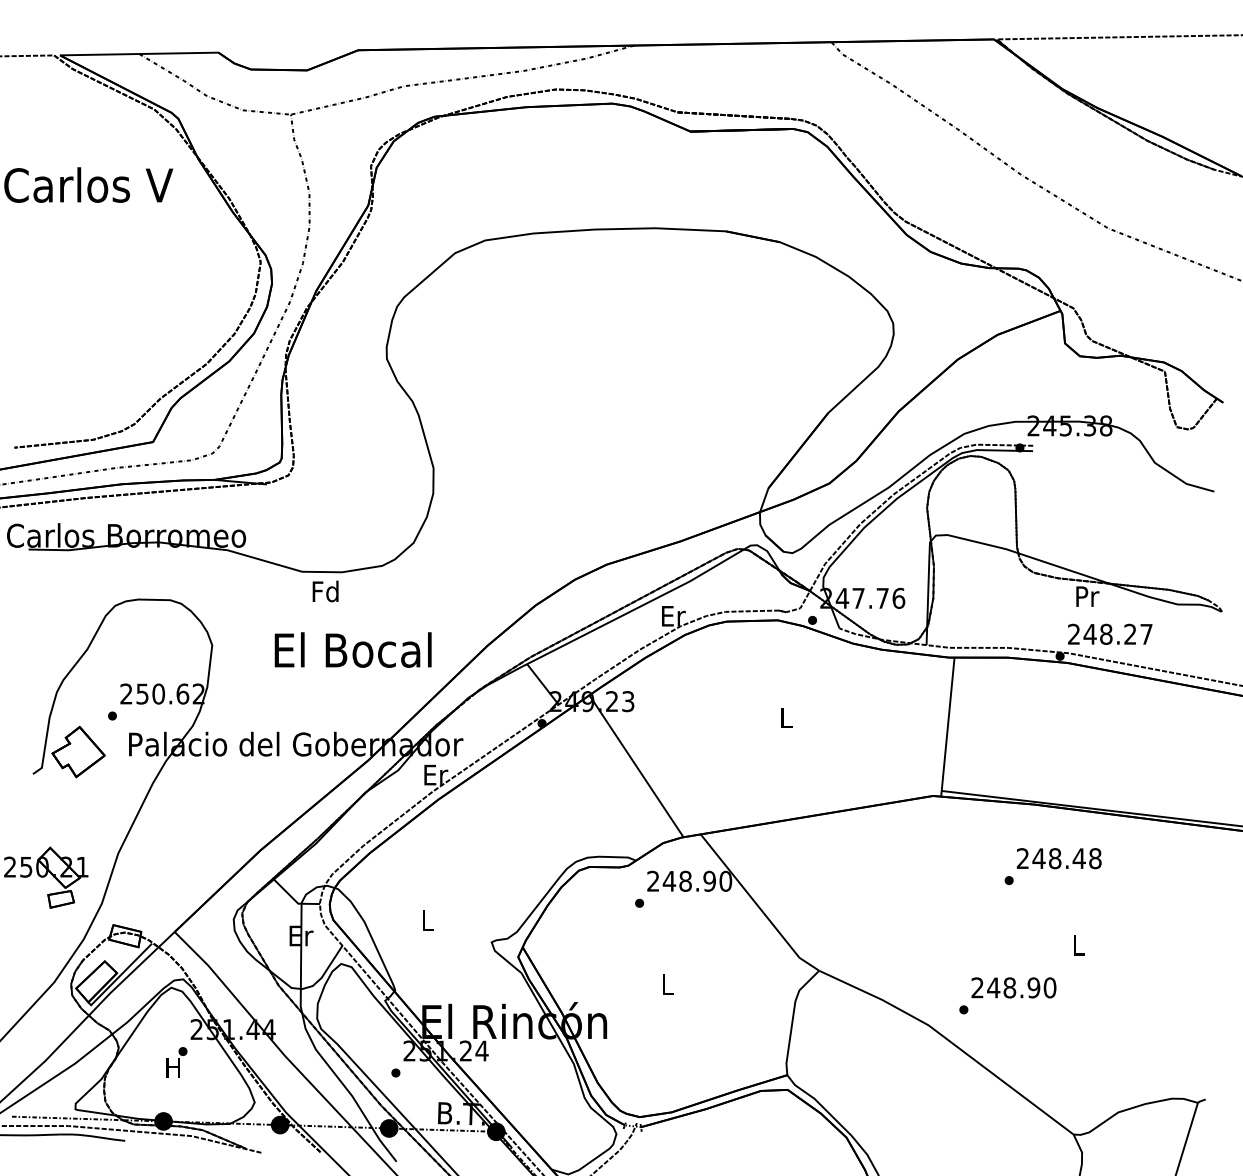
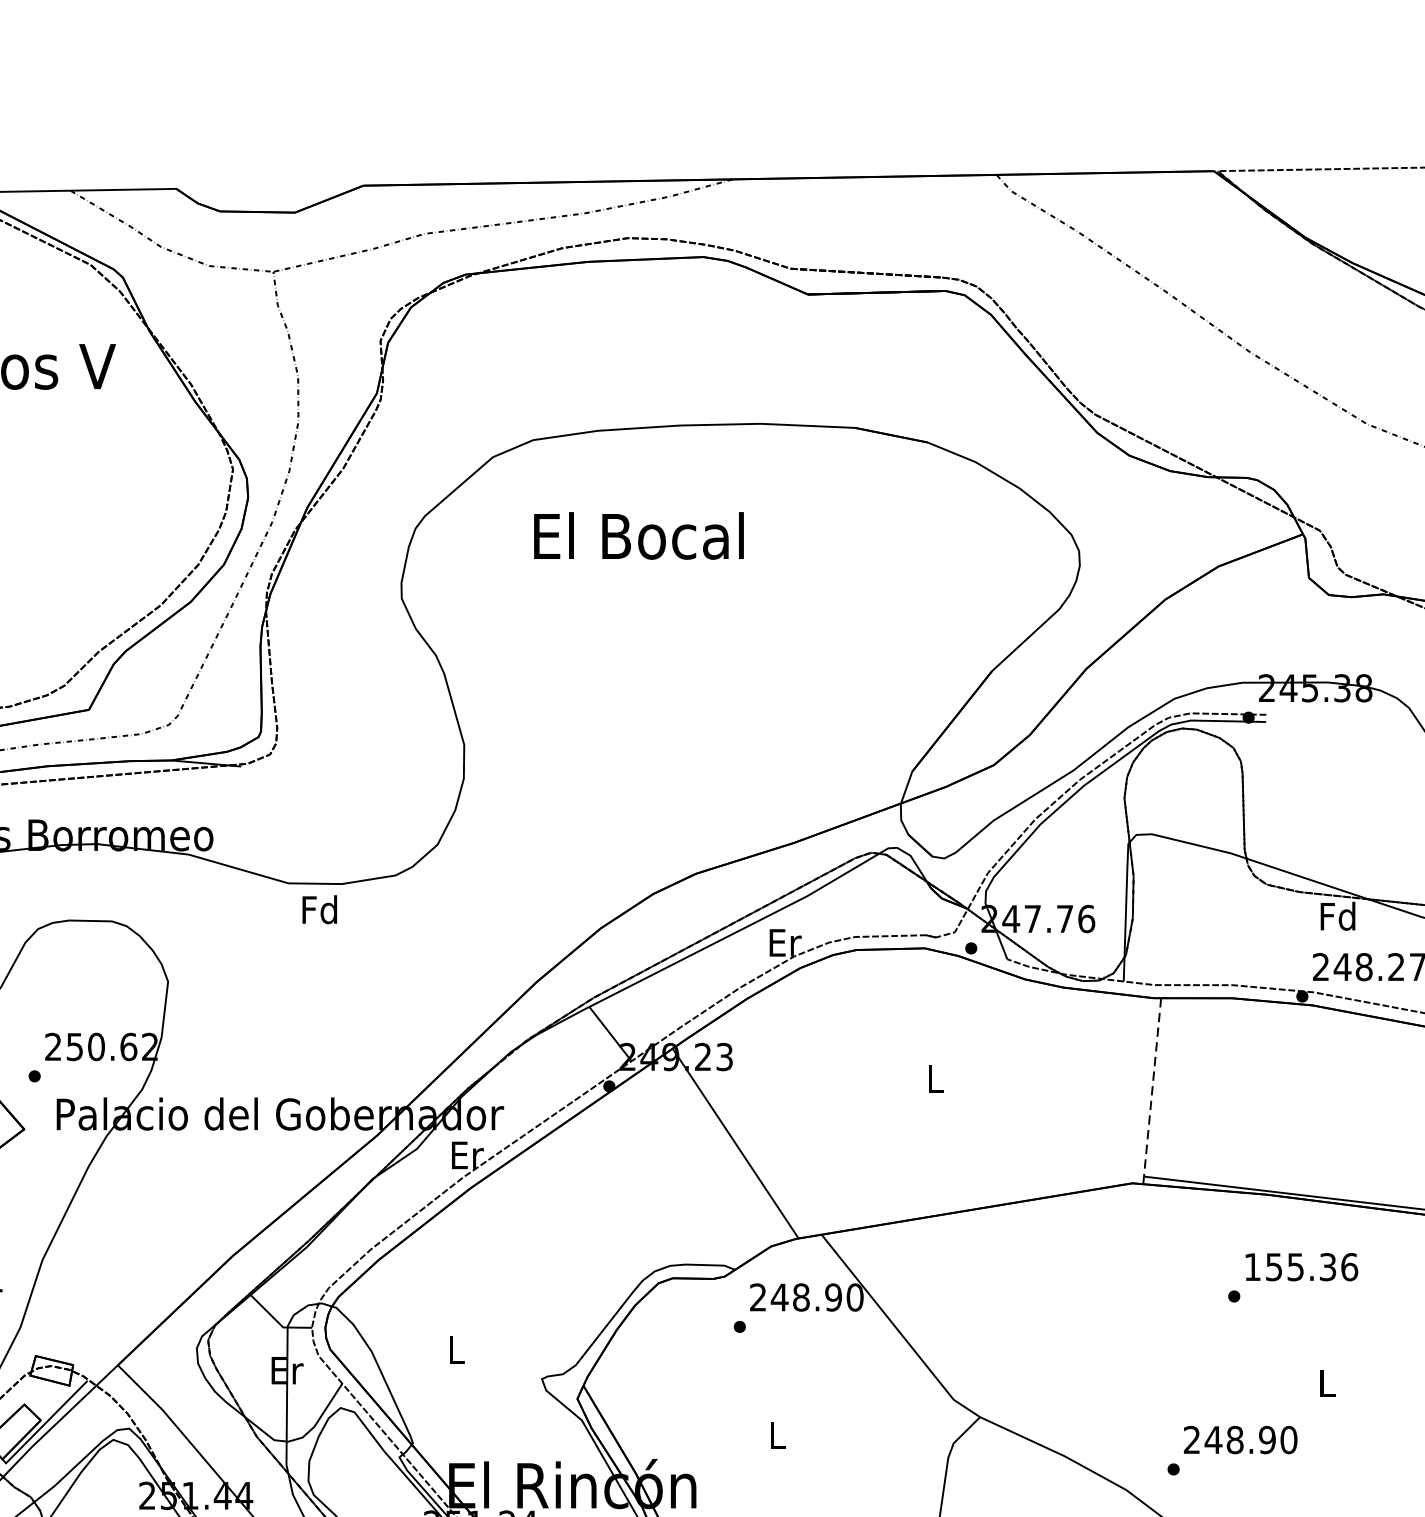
text: (1086, 596) -> (1337, 916), Pr -> Fd
text: (352, 649) -> (638, 535), moved
line: (947, 727) -> (1151, 1091), solid -> dashed
text: (1058, 858) -> (1300, 1266), 248.48 -> 155.36

